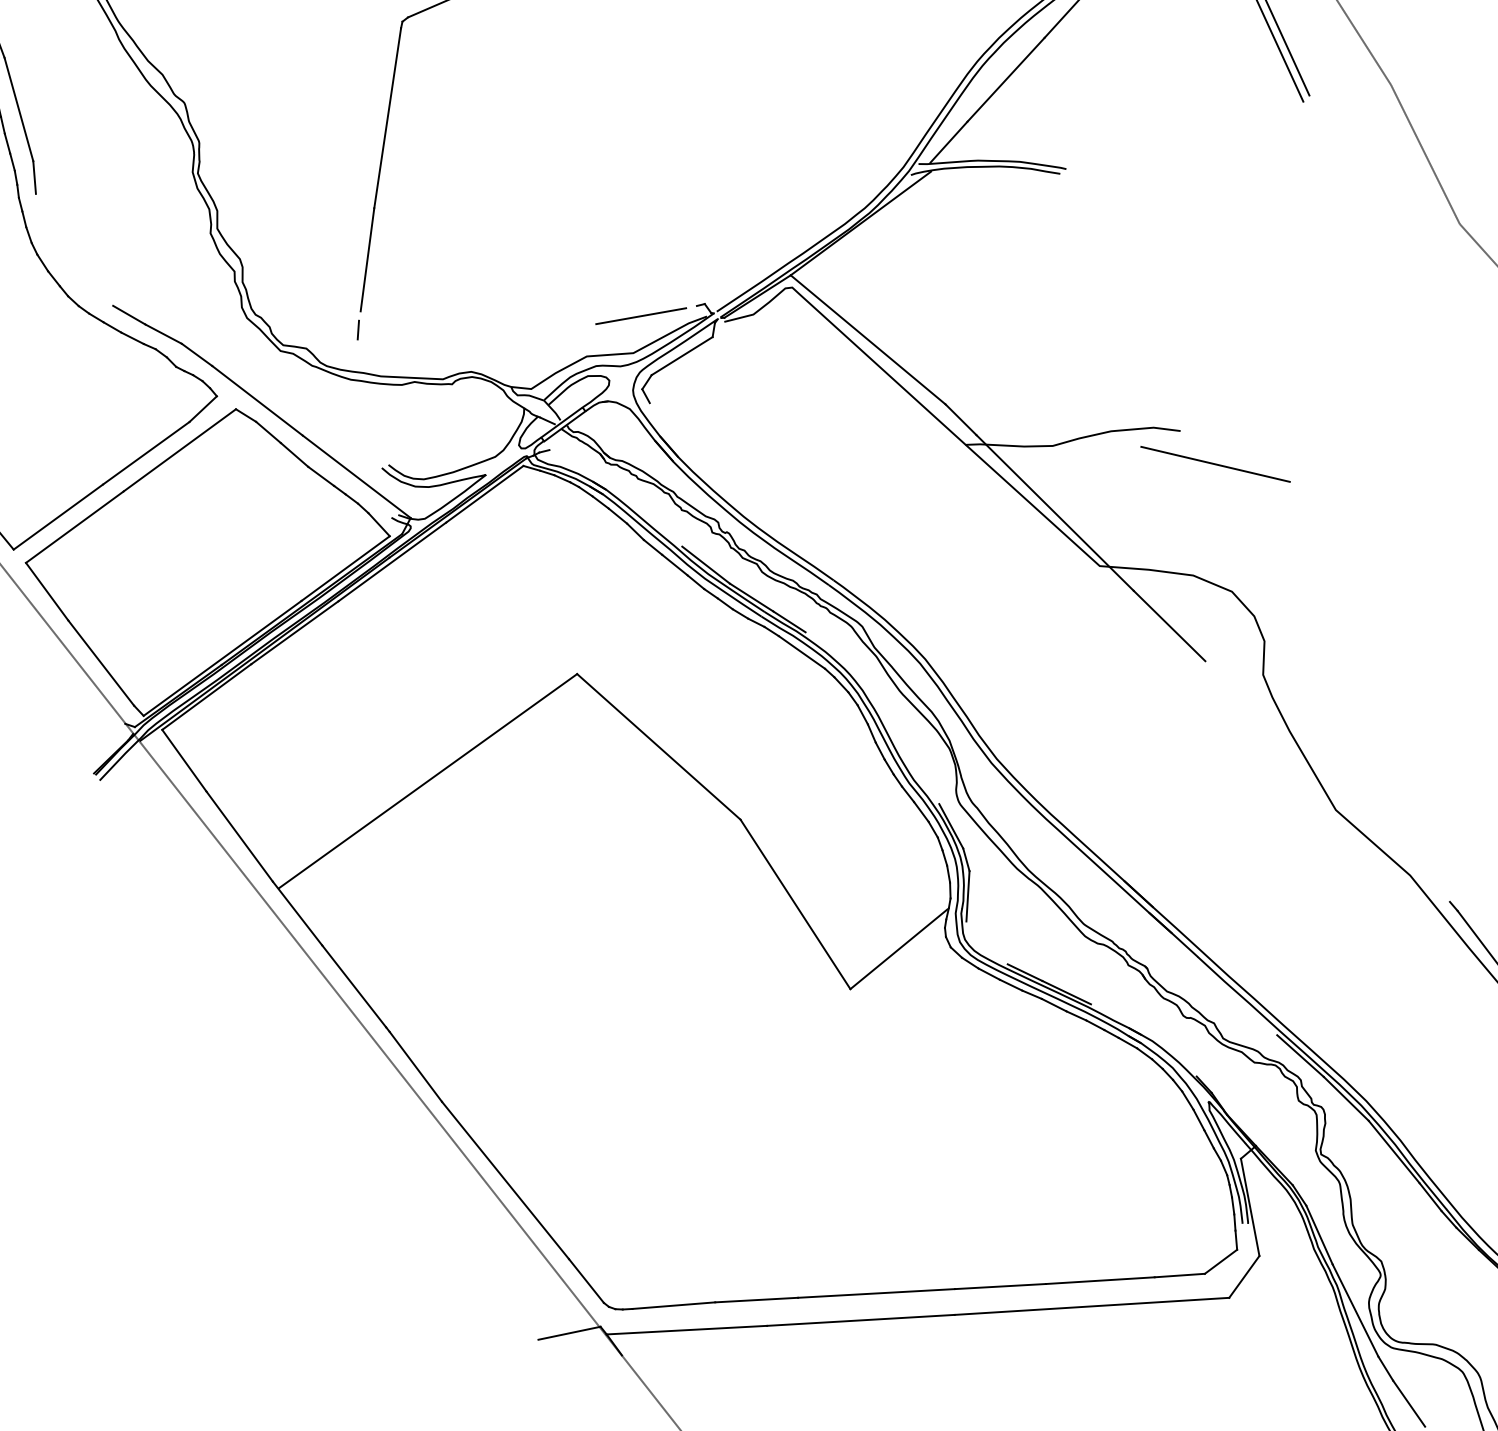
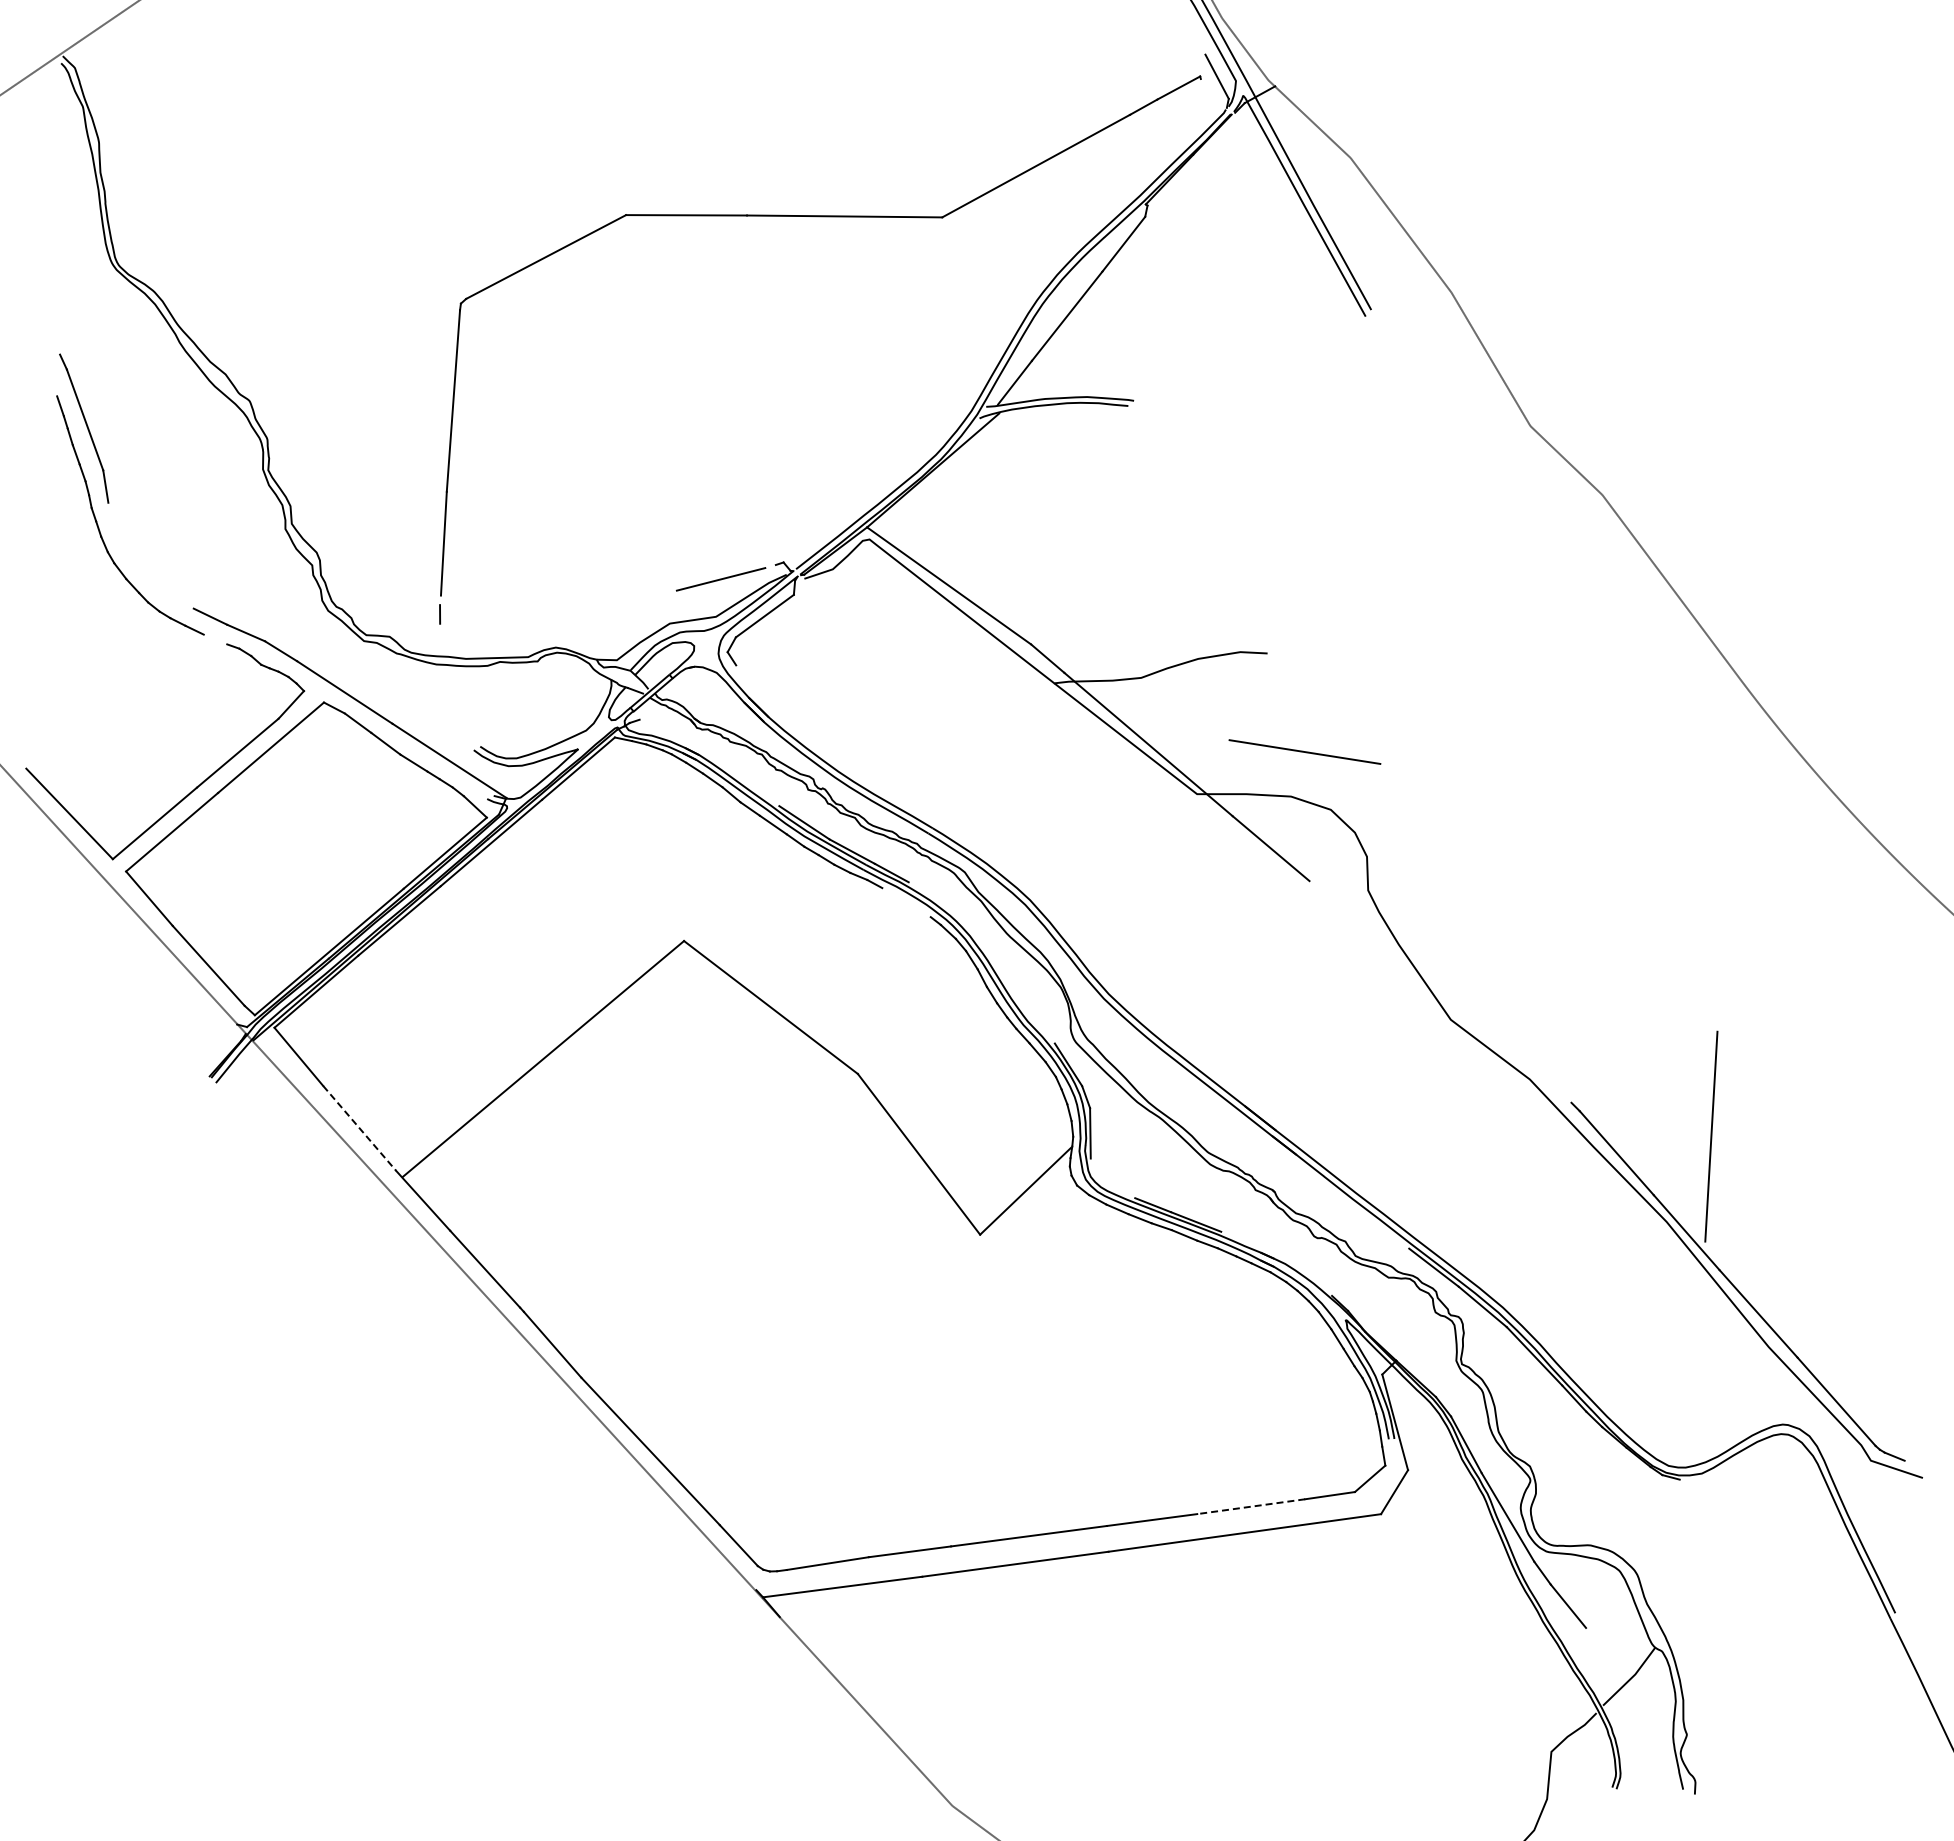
line: (132, 338) -> (215, 639), removed
line: (1215, 463) -> (1304, 751), moved
line: (801, 652) -> (906, 902), removed
line: (239, 836) -> (359, 1128), solid -> dashed
line: (1099, 1280) -> (1250, 1506), solid -> dashed
line: (569, 1332) -> (725, 1598), removed

